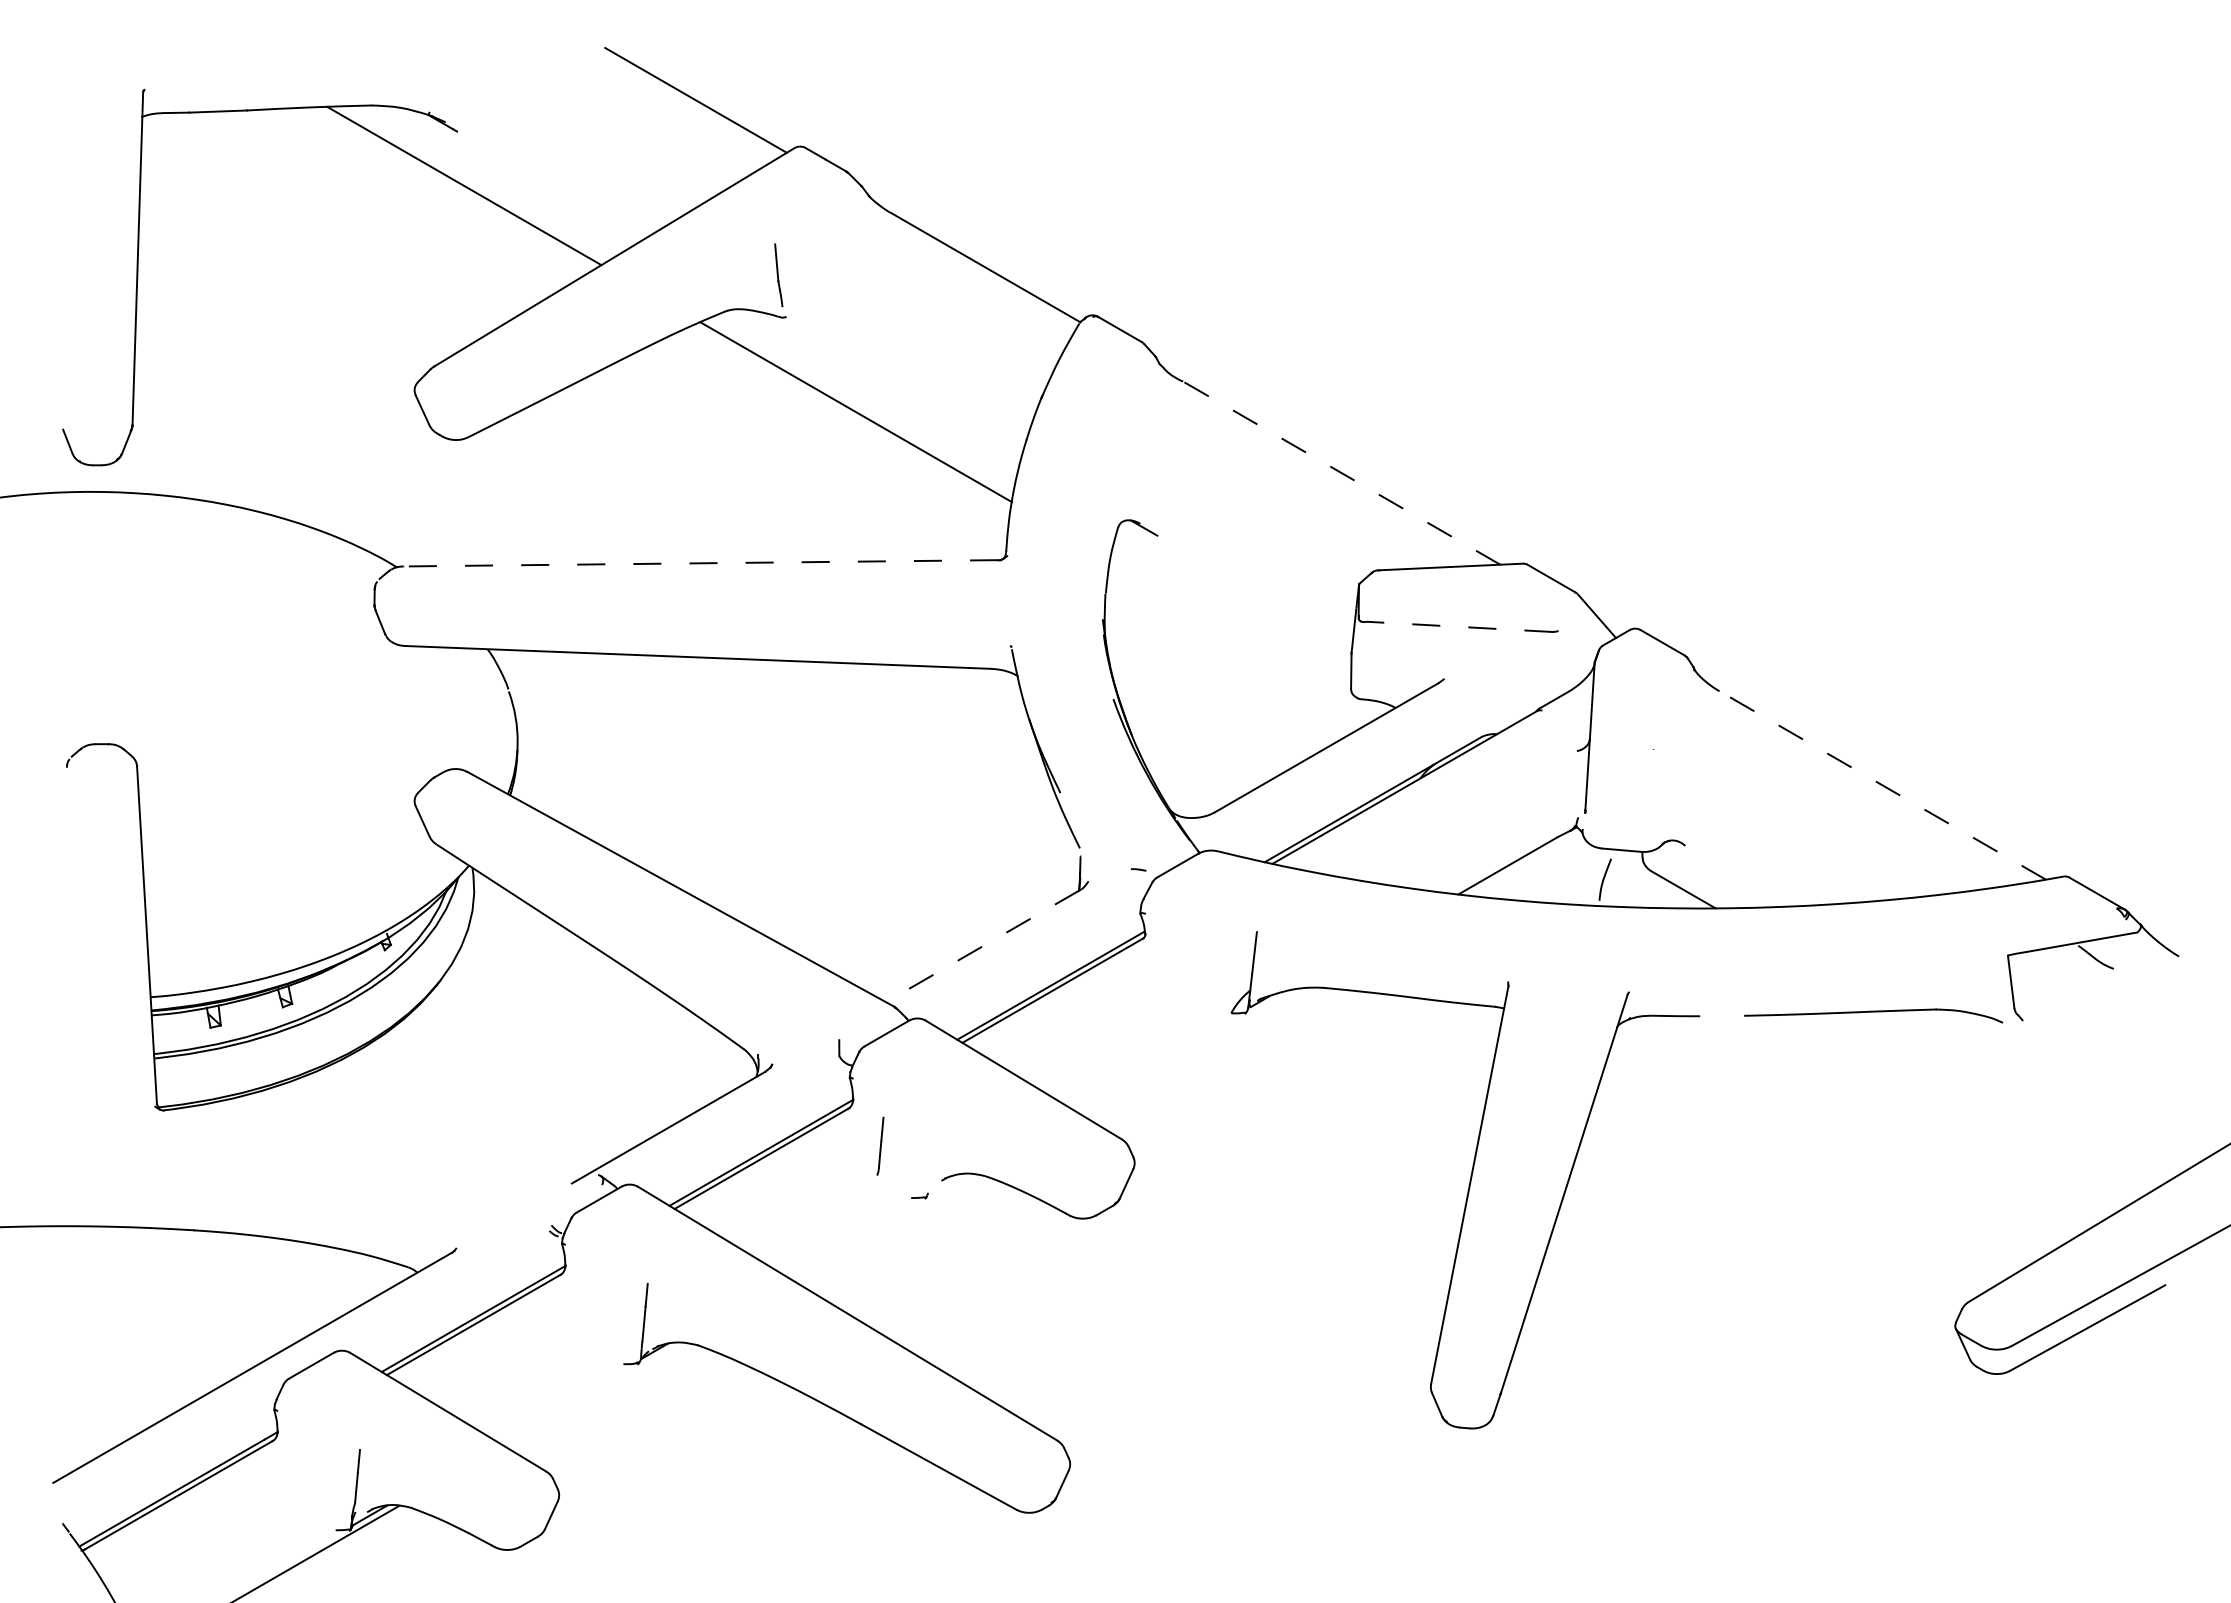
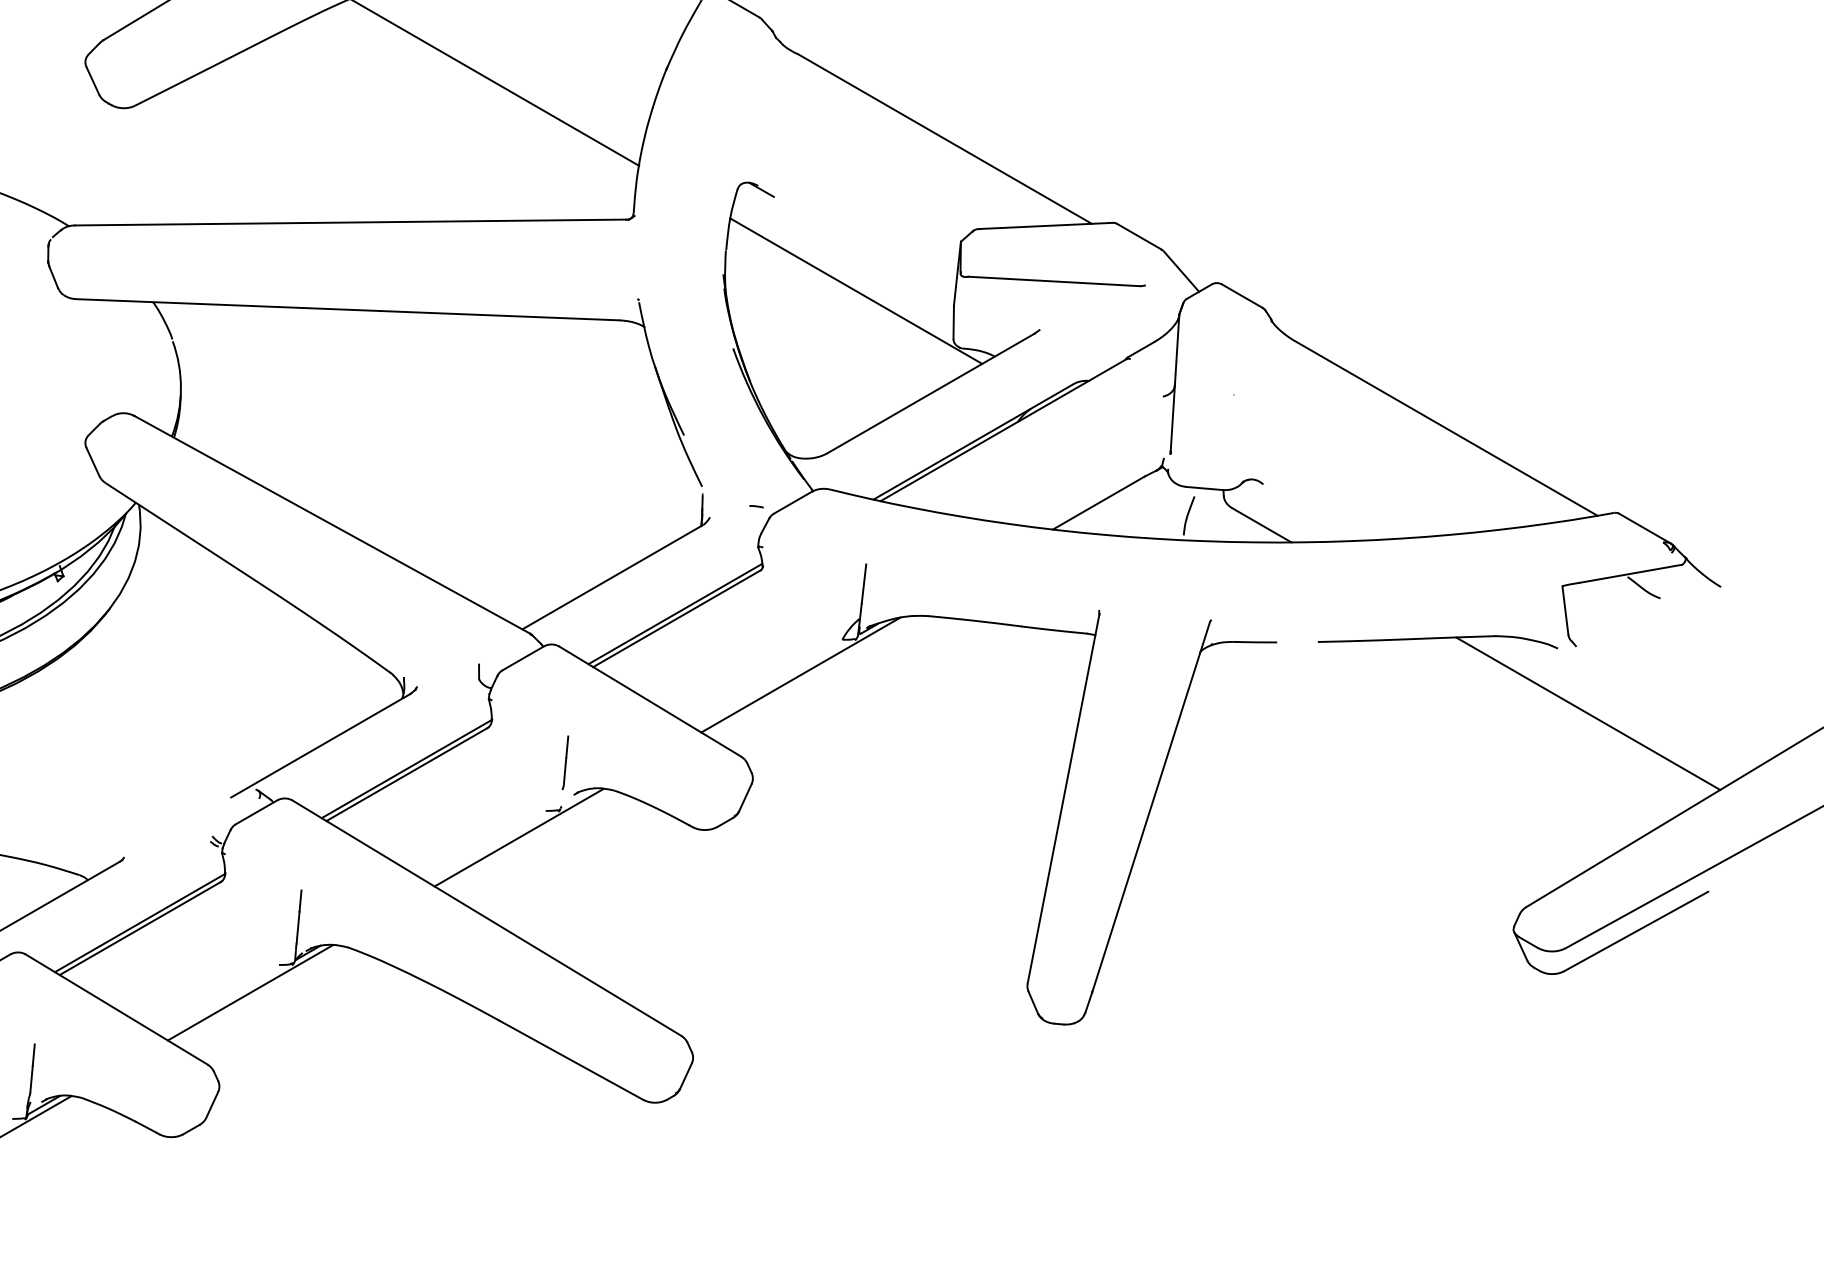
line: (1341, 472) -> (944, 138), dashed -> solid
line: (700, 563) -> (350, 222), dashed -> solid
line: (1459, 626) -> (1054, 281), dashed -> solid
line: (1246, 636) -> (856, 290), added
line: (1882, 785) -> (1446, 428), dashed -> solid
line: (982, 946) -> (611, 577), dashed -> solid
line: (1186, 1051) -> (800, 675), added
line: (2035, 1092) -> (1587, 713), added
line: (880, 1145) -> (565, 762), moved
line: (882, 1226) -> (519, 837), added
line: (592, 1393) -> (250, 992), added

